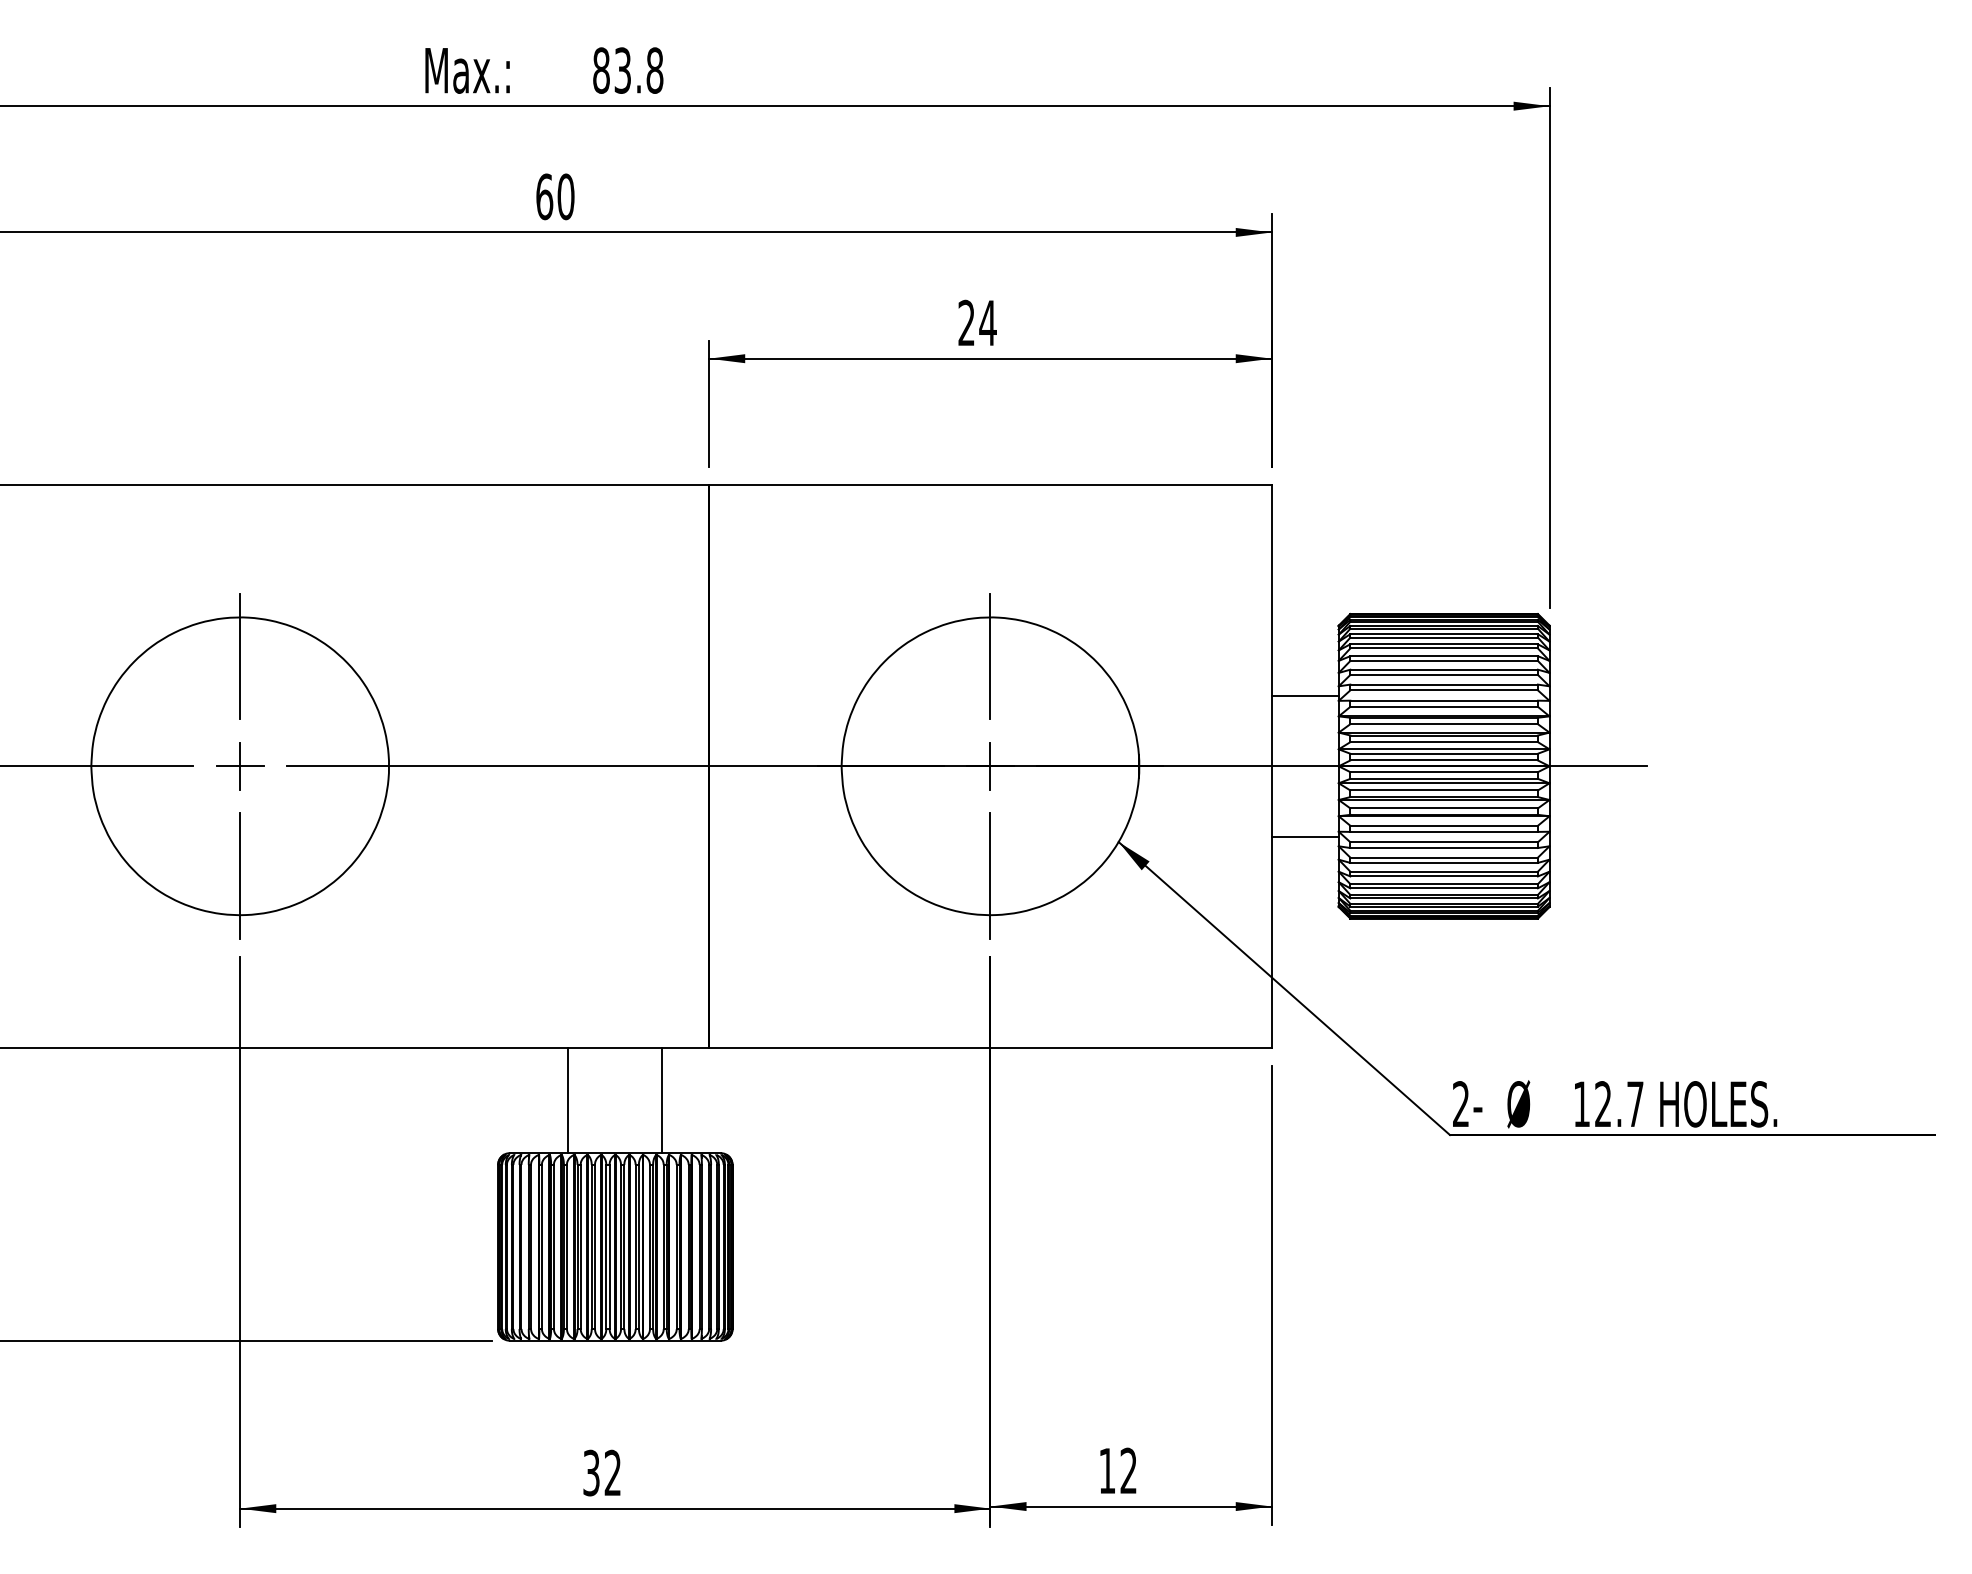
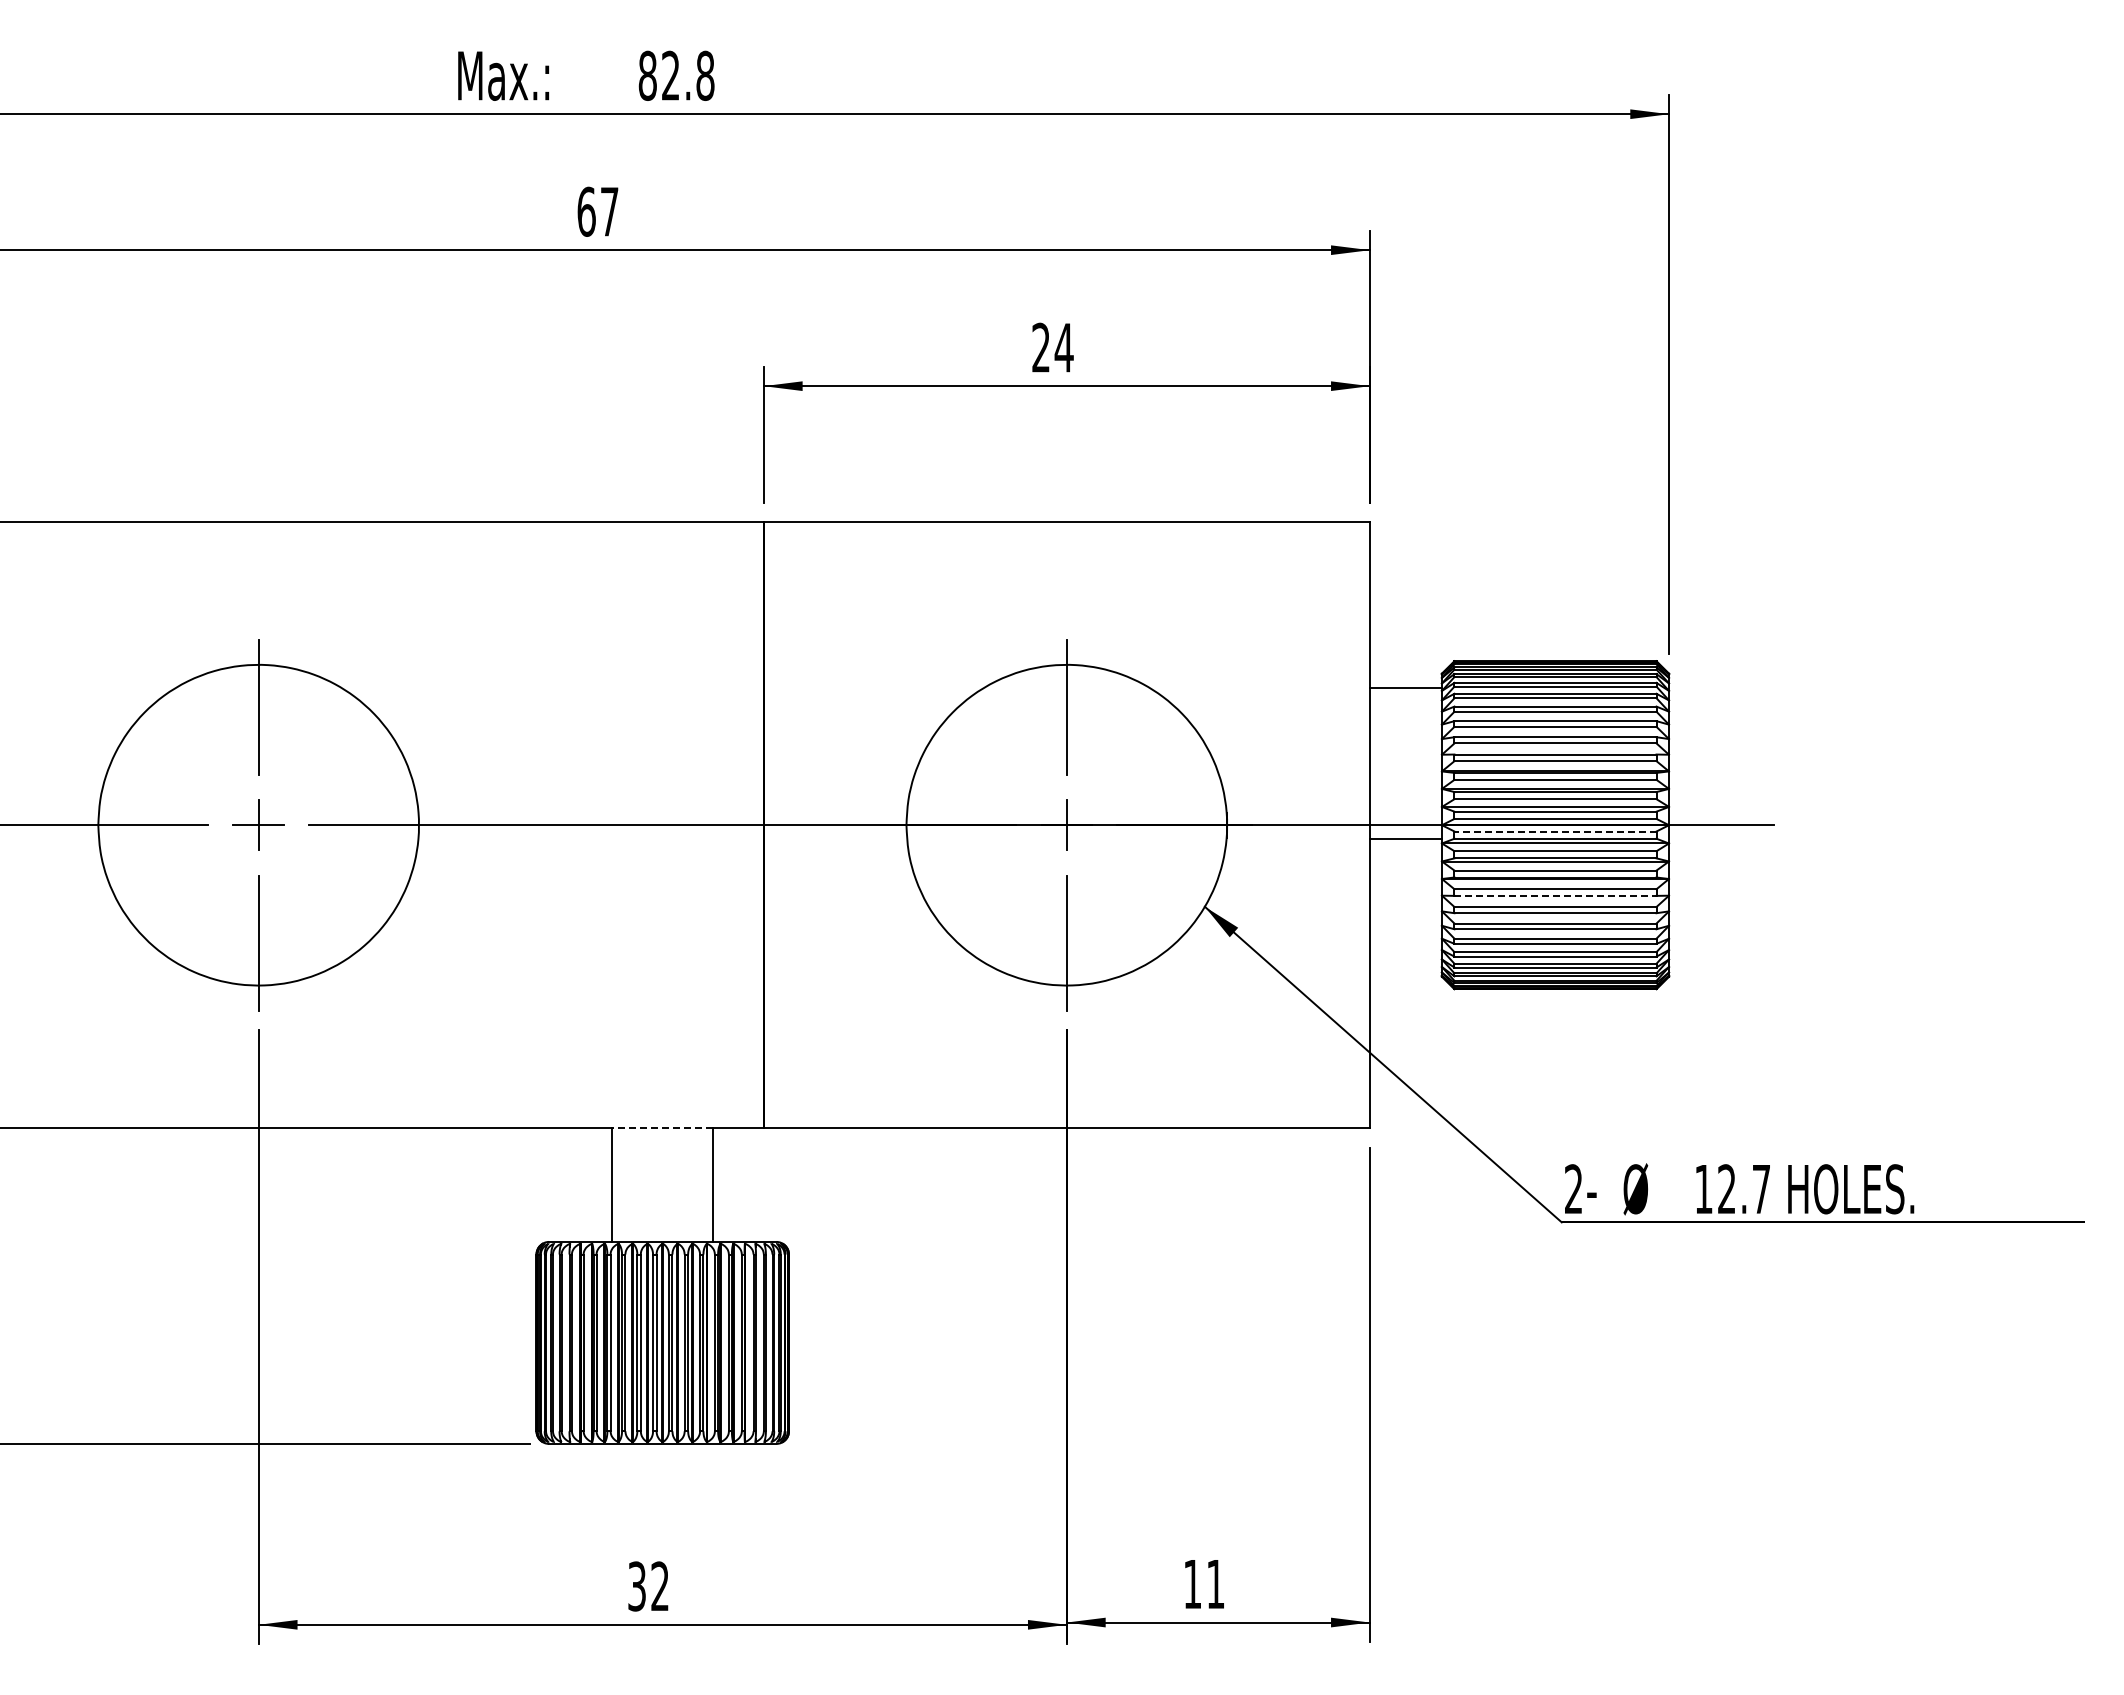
text: (622, 70) -> (670, 75), 83.8 -> 82.8
text: (565, 196) -> (609, 211), 60 -> 67
line: (1304, 696) -> (1405, 688), moved
line: (1444, 772) -> (1555, 831), solid -> dashed
line: (1444, 831) -> (1555, 895), solid -> dashed
line: (1304, 836) -> (1405, 838), moved
line: (615, 1047) -> (662, 1128), solid -> dashed
text: (1128, 1470) -> (1215, 1583), 12 -> 11

